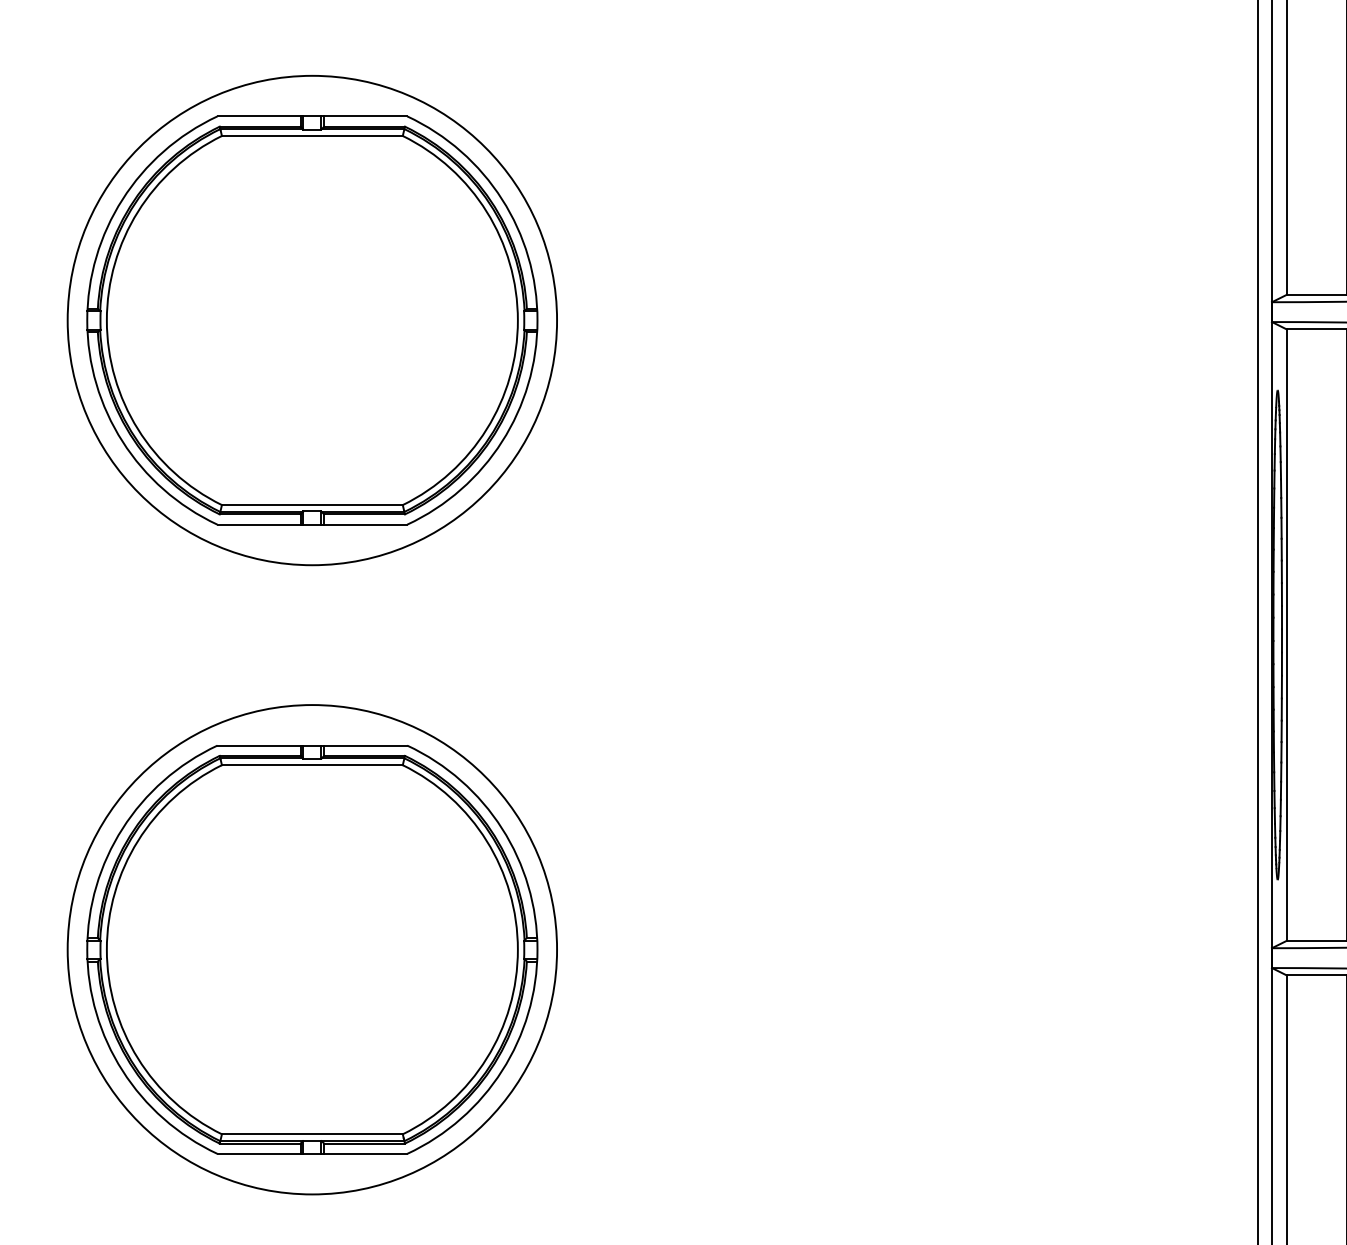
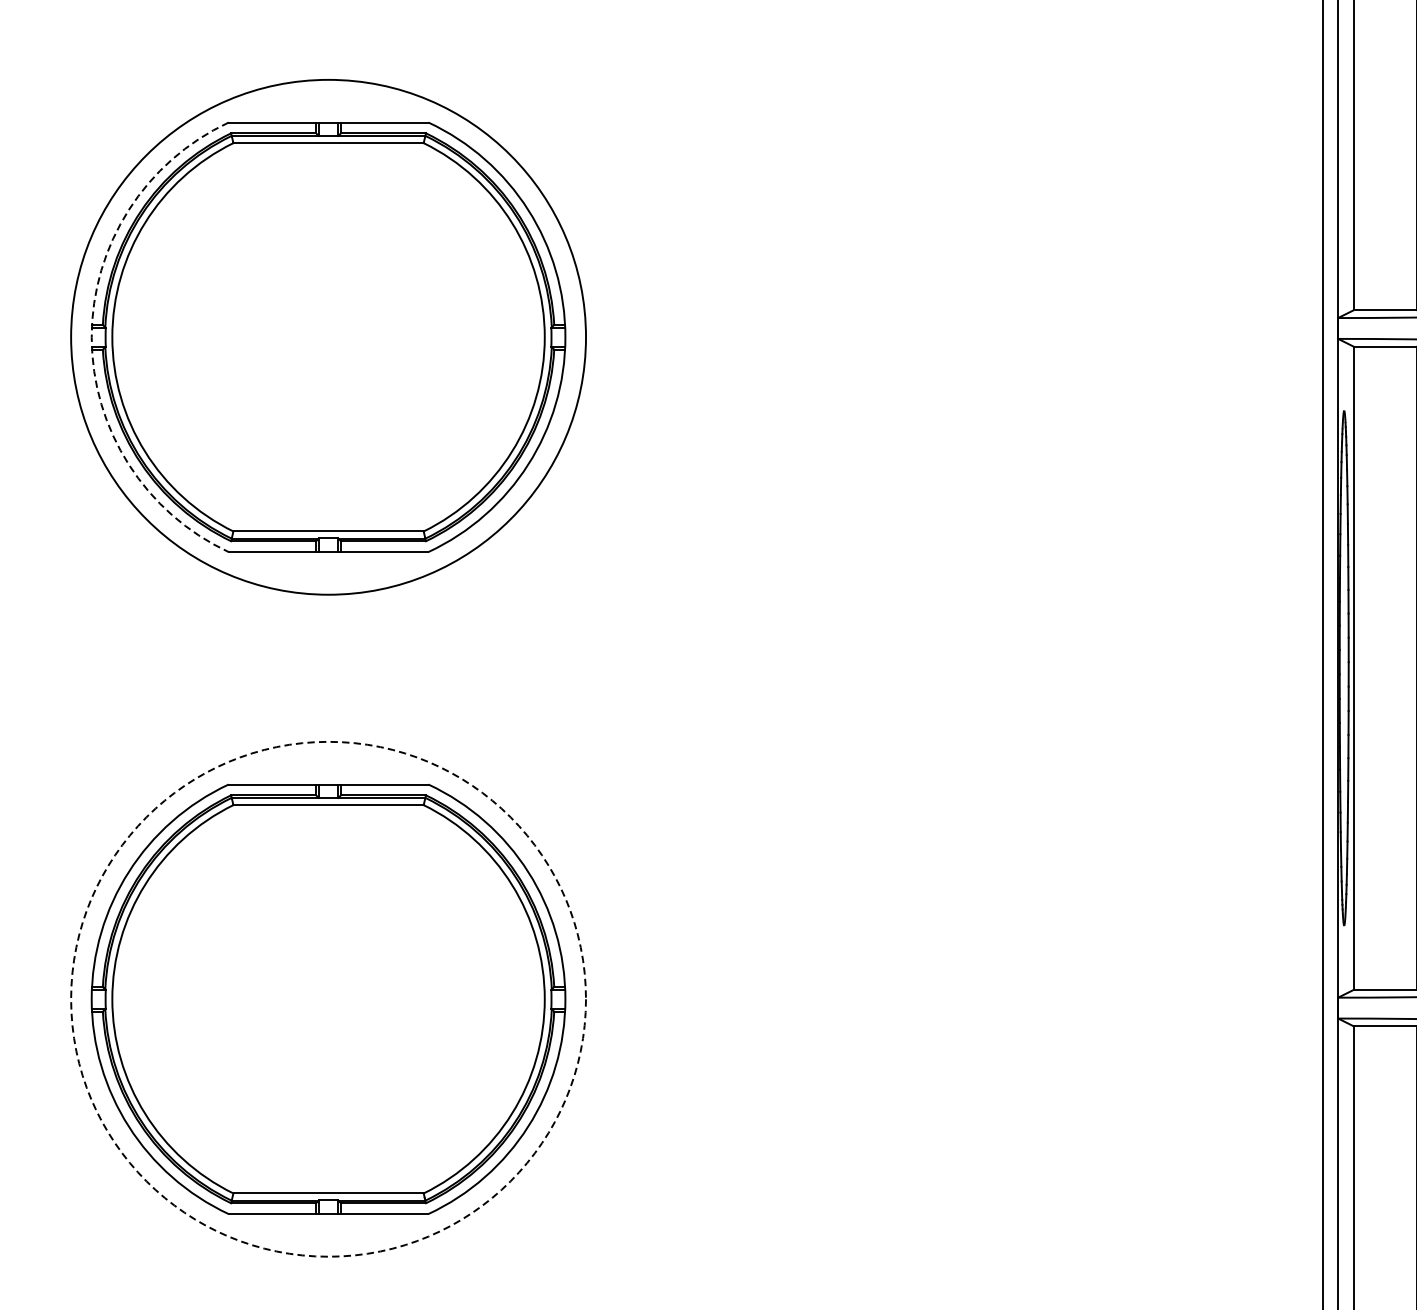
arc: (87, 320) -> (91, 337), solid -> dashed
circle: (312, 949) -> (328, 999), solid -> dashed

